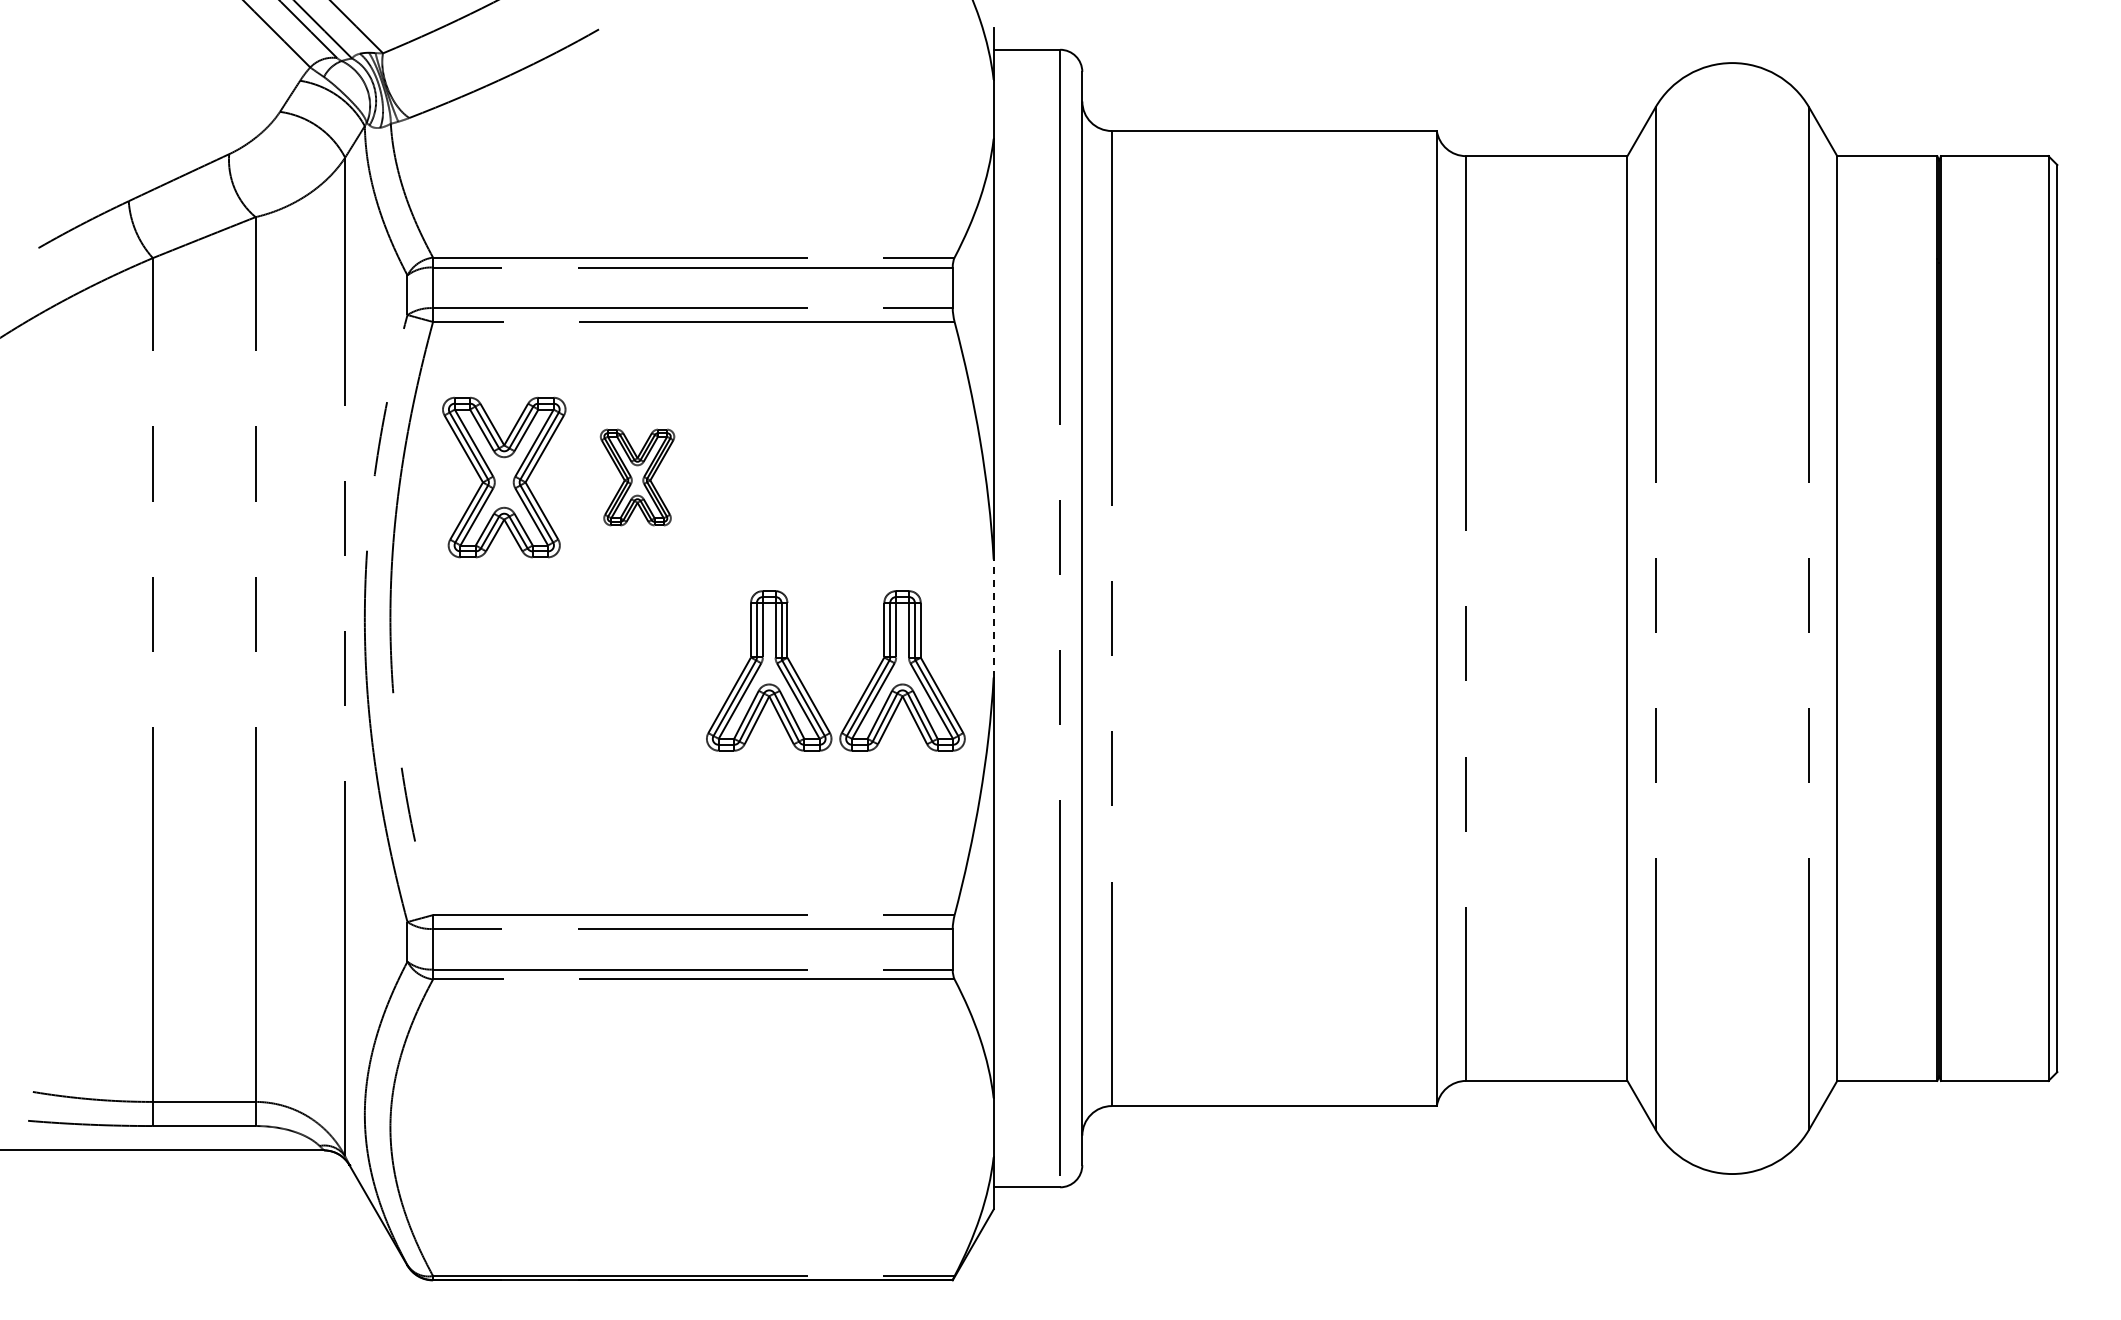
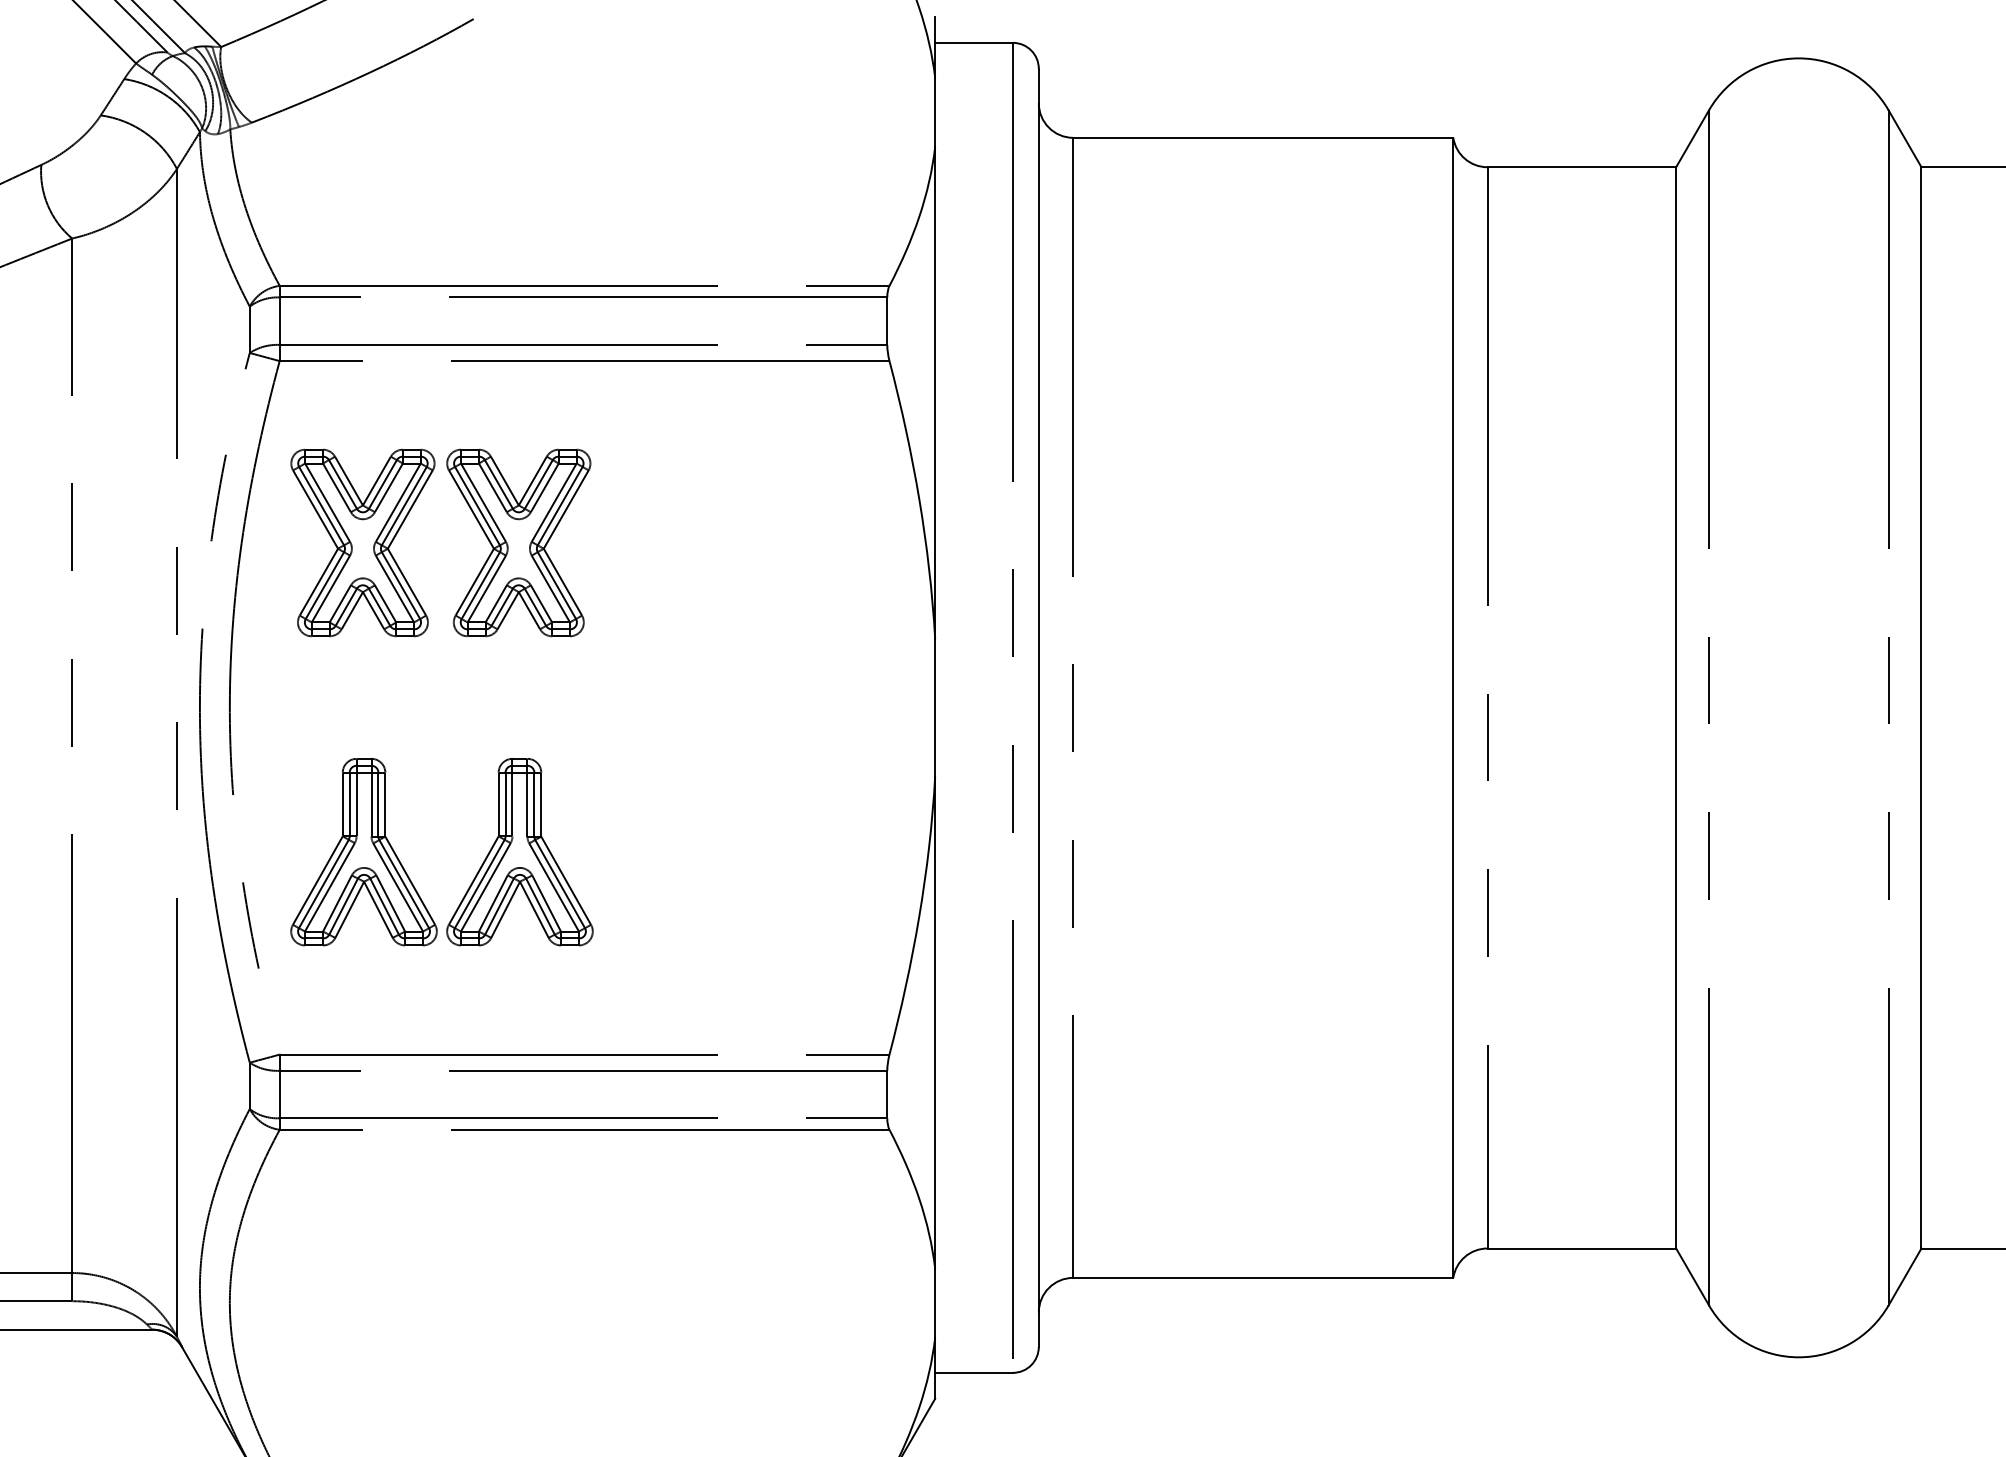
part: (637, 477) -> (518, 542), size x1.67
line: (993, 618) -> (934, 707), dashed -> solid
part: (804, 685) -> (405, 869), moved

